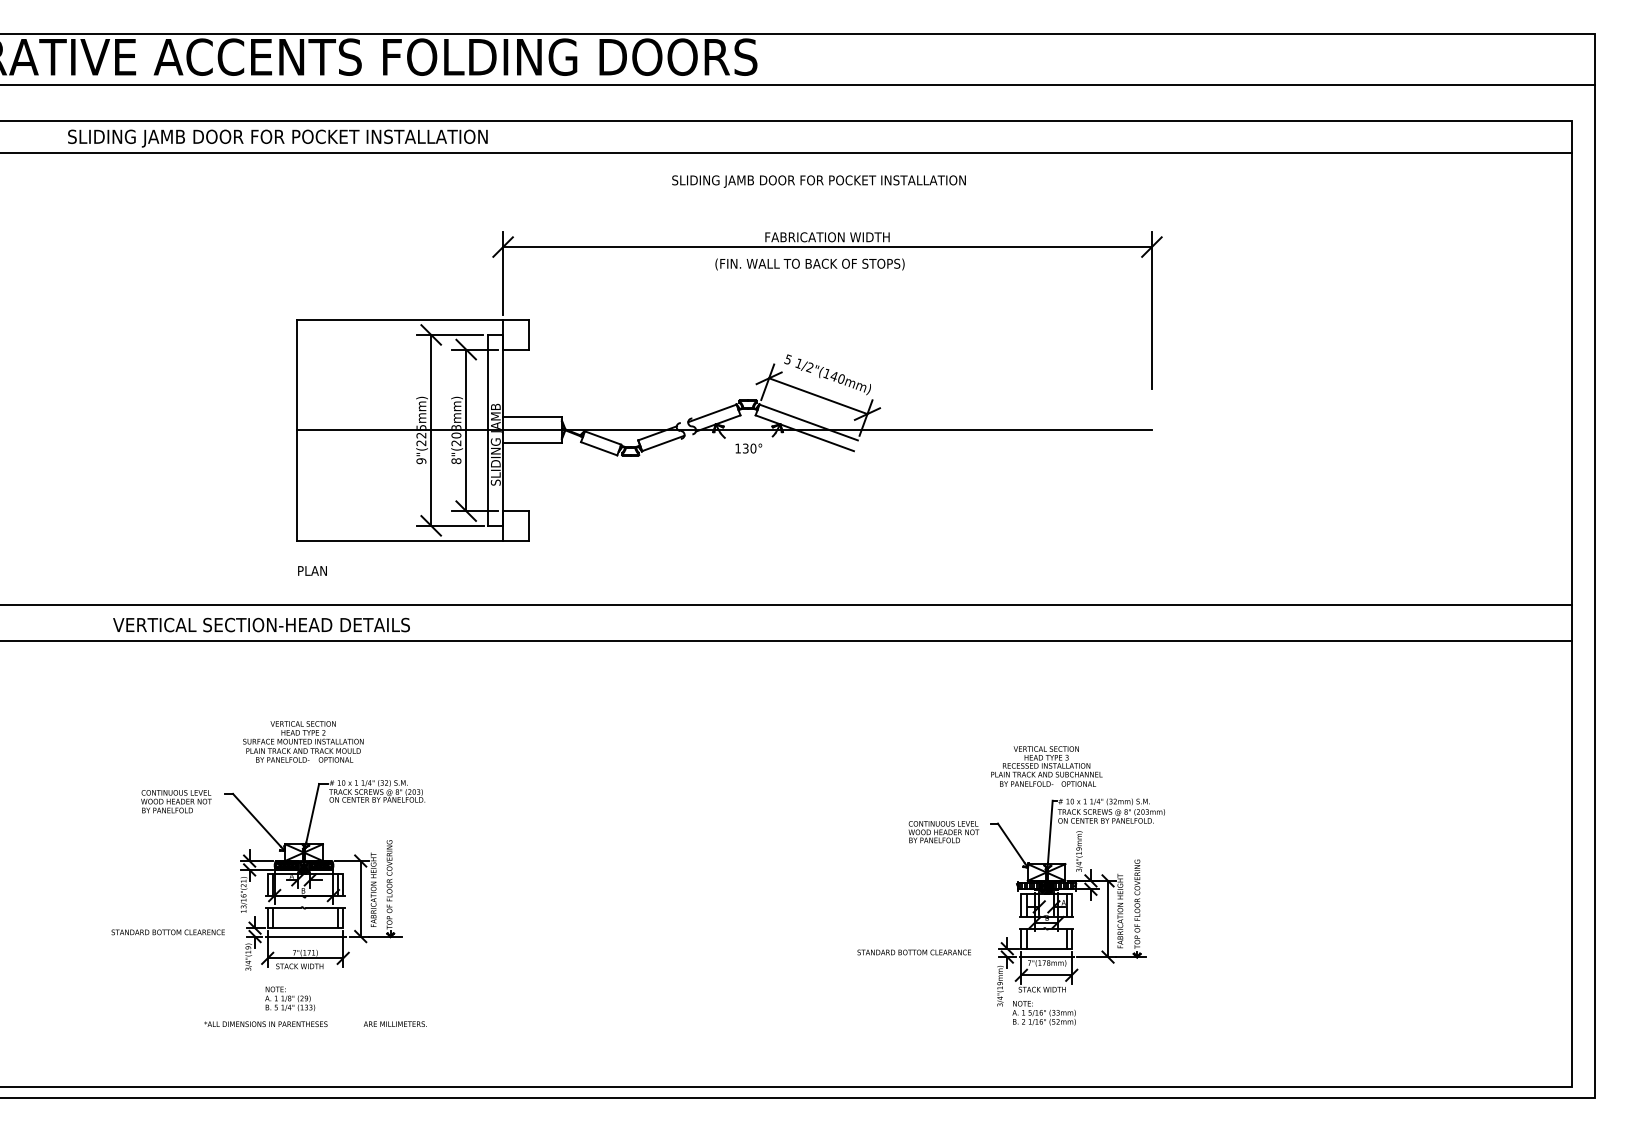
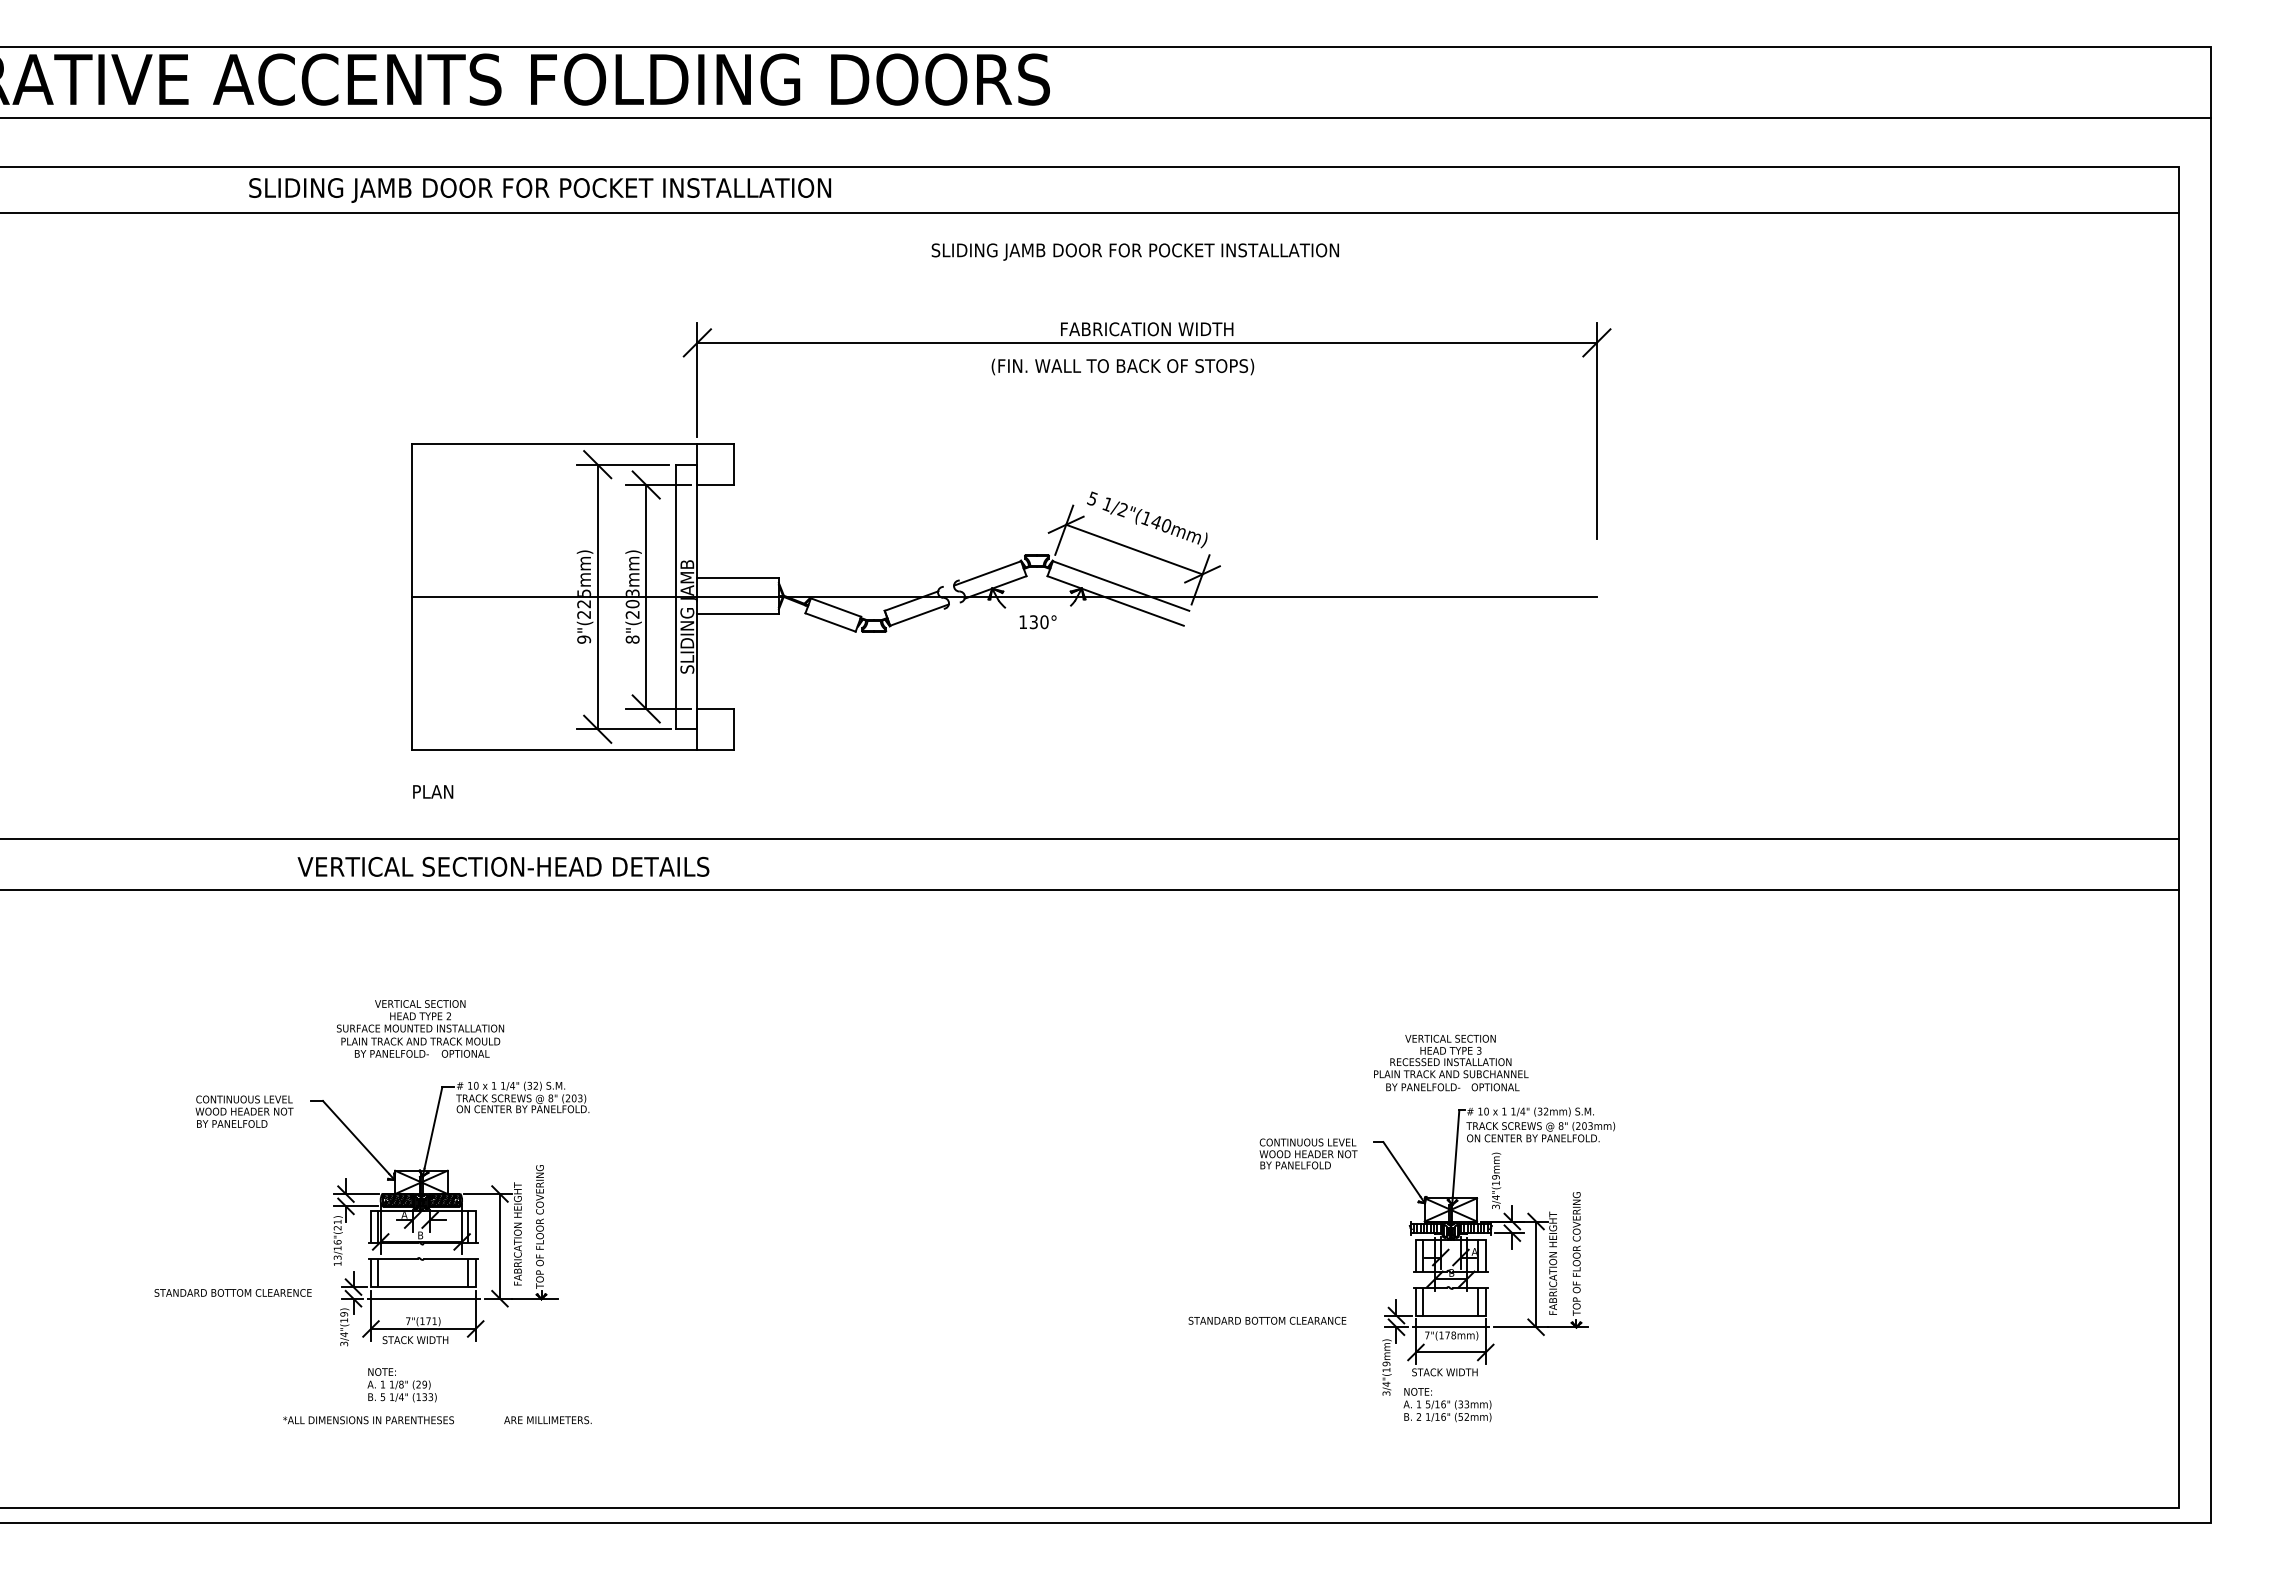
text: (277, 138) -> (539, 190), moved
text: (261, 624) -> (503, 866), moved

